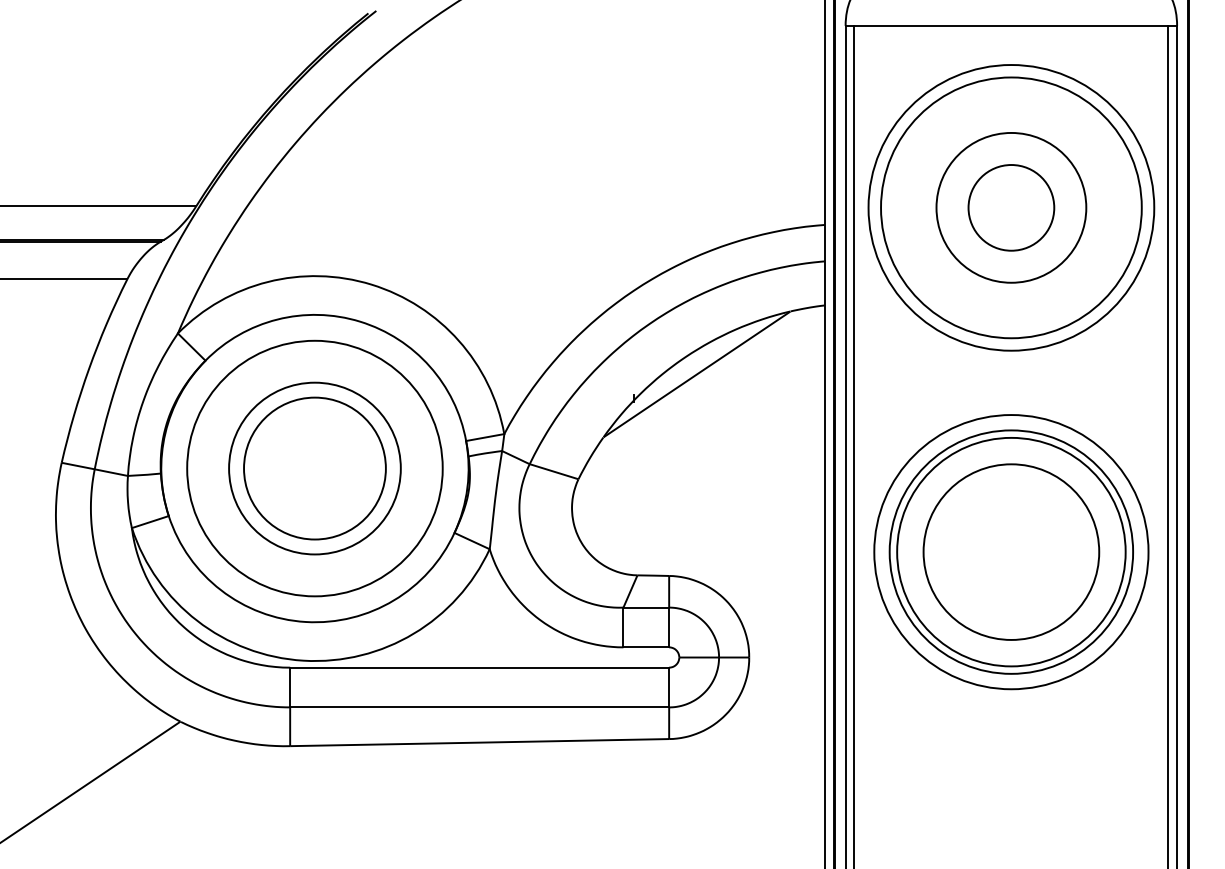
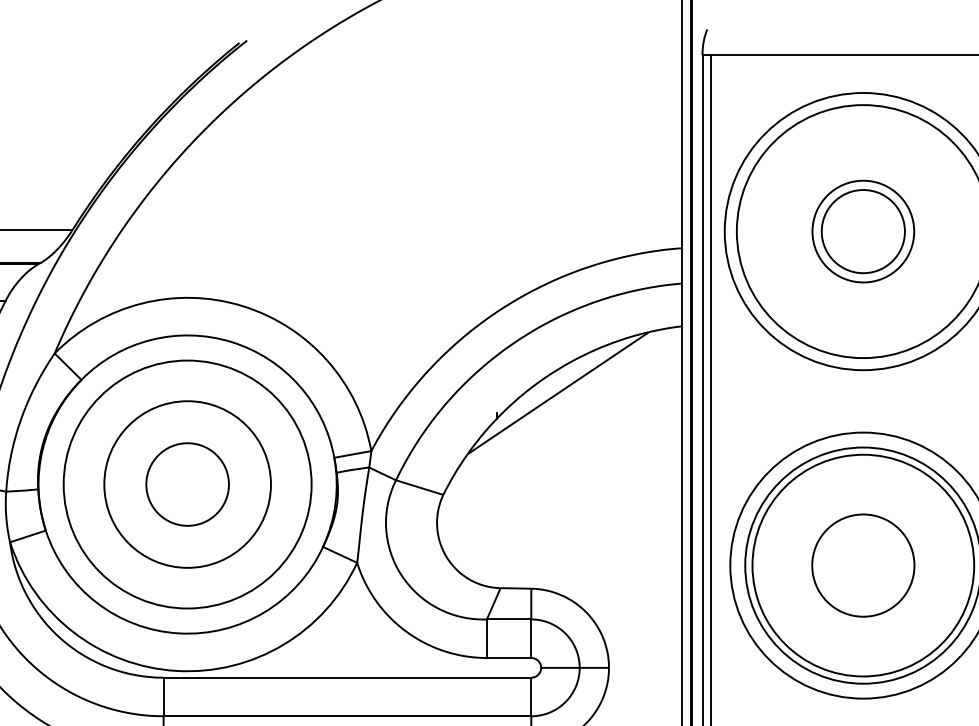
circle: (1011, 207) -> (863, 231), size x0.7
circle: (314, 468) -> (187, 484), size x0.6
circle: (1011, 551) -> (863, 564), size x0.6

